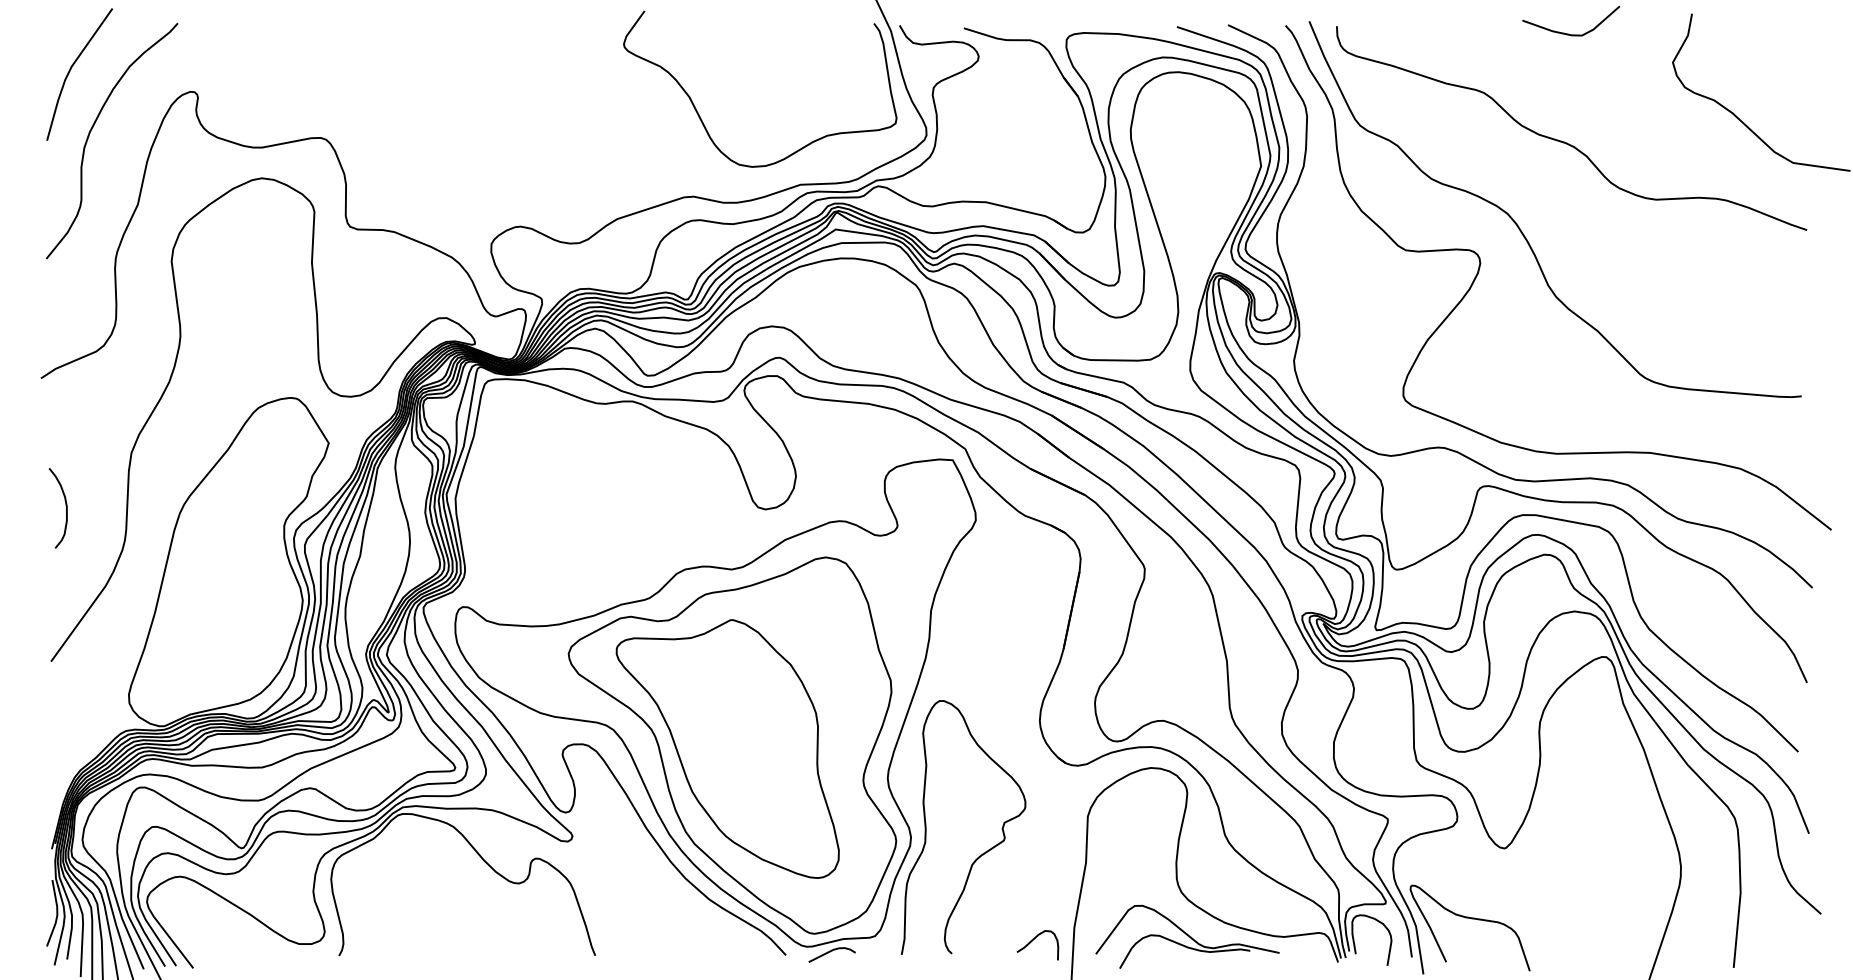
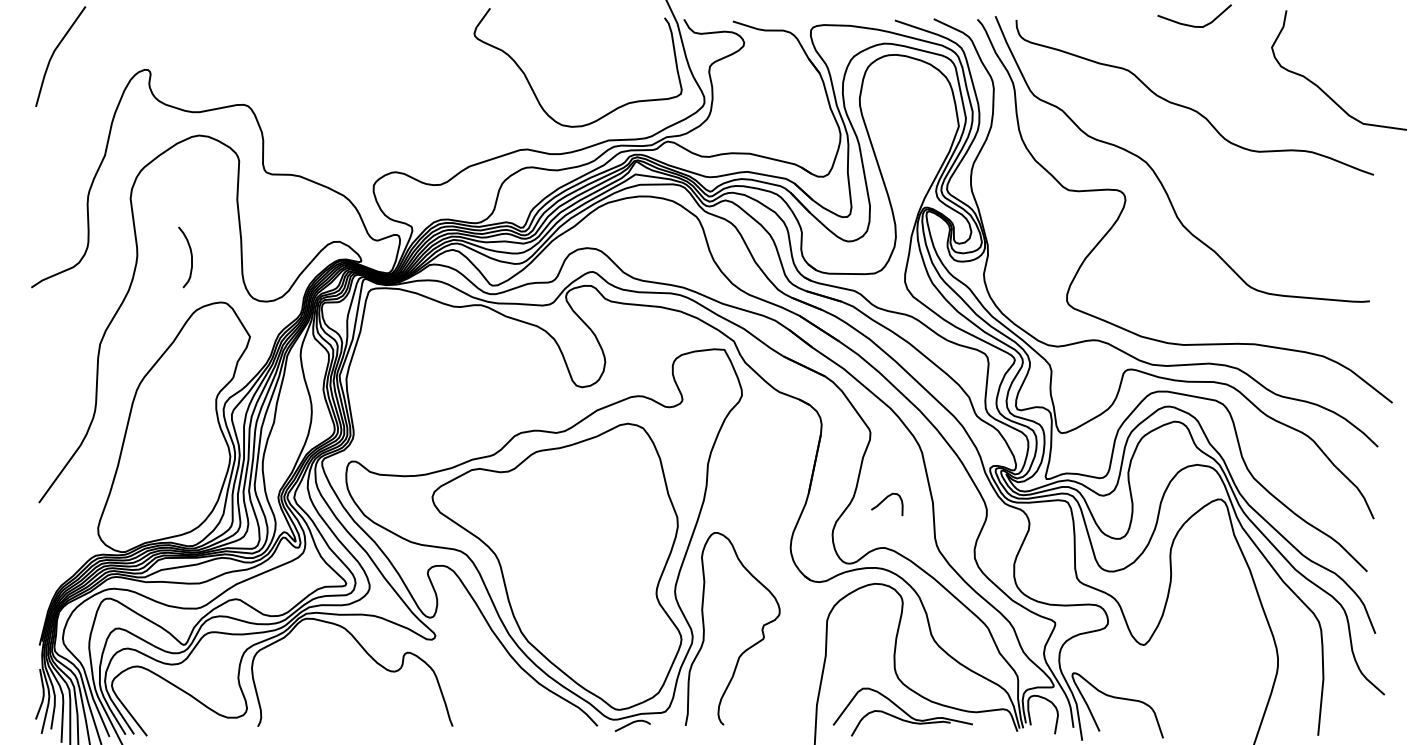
curve: (93, 128) -> (71, 97), removed
curve: (64, 504) -> (190, 254), moved
part: (727, 749) -> (553, 569), removed
curve: (1034, 939) -> (884, 500), moved

